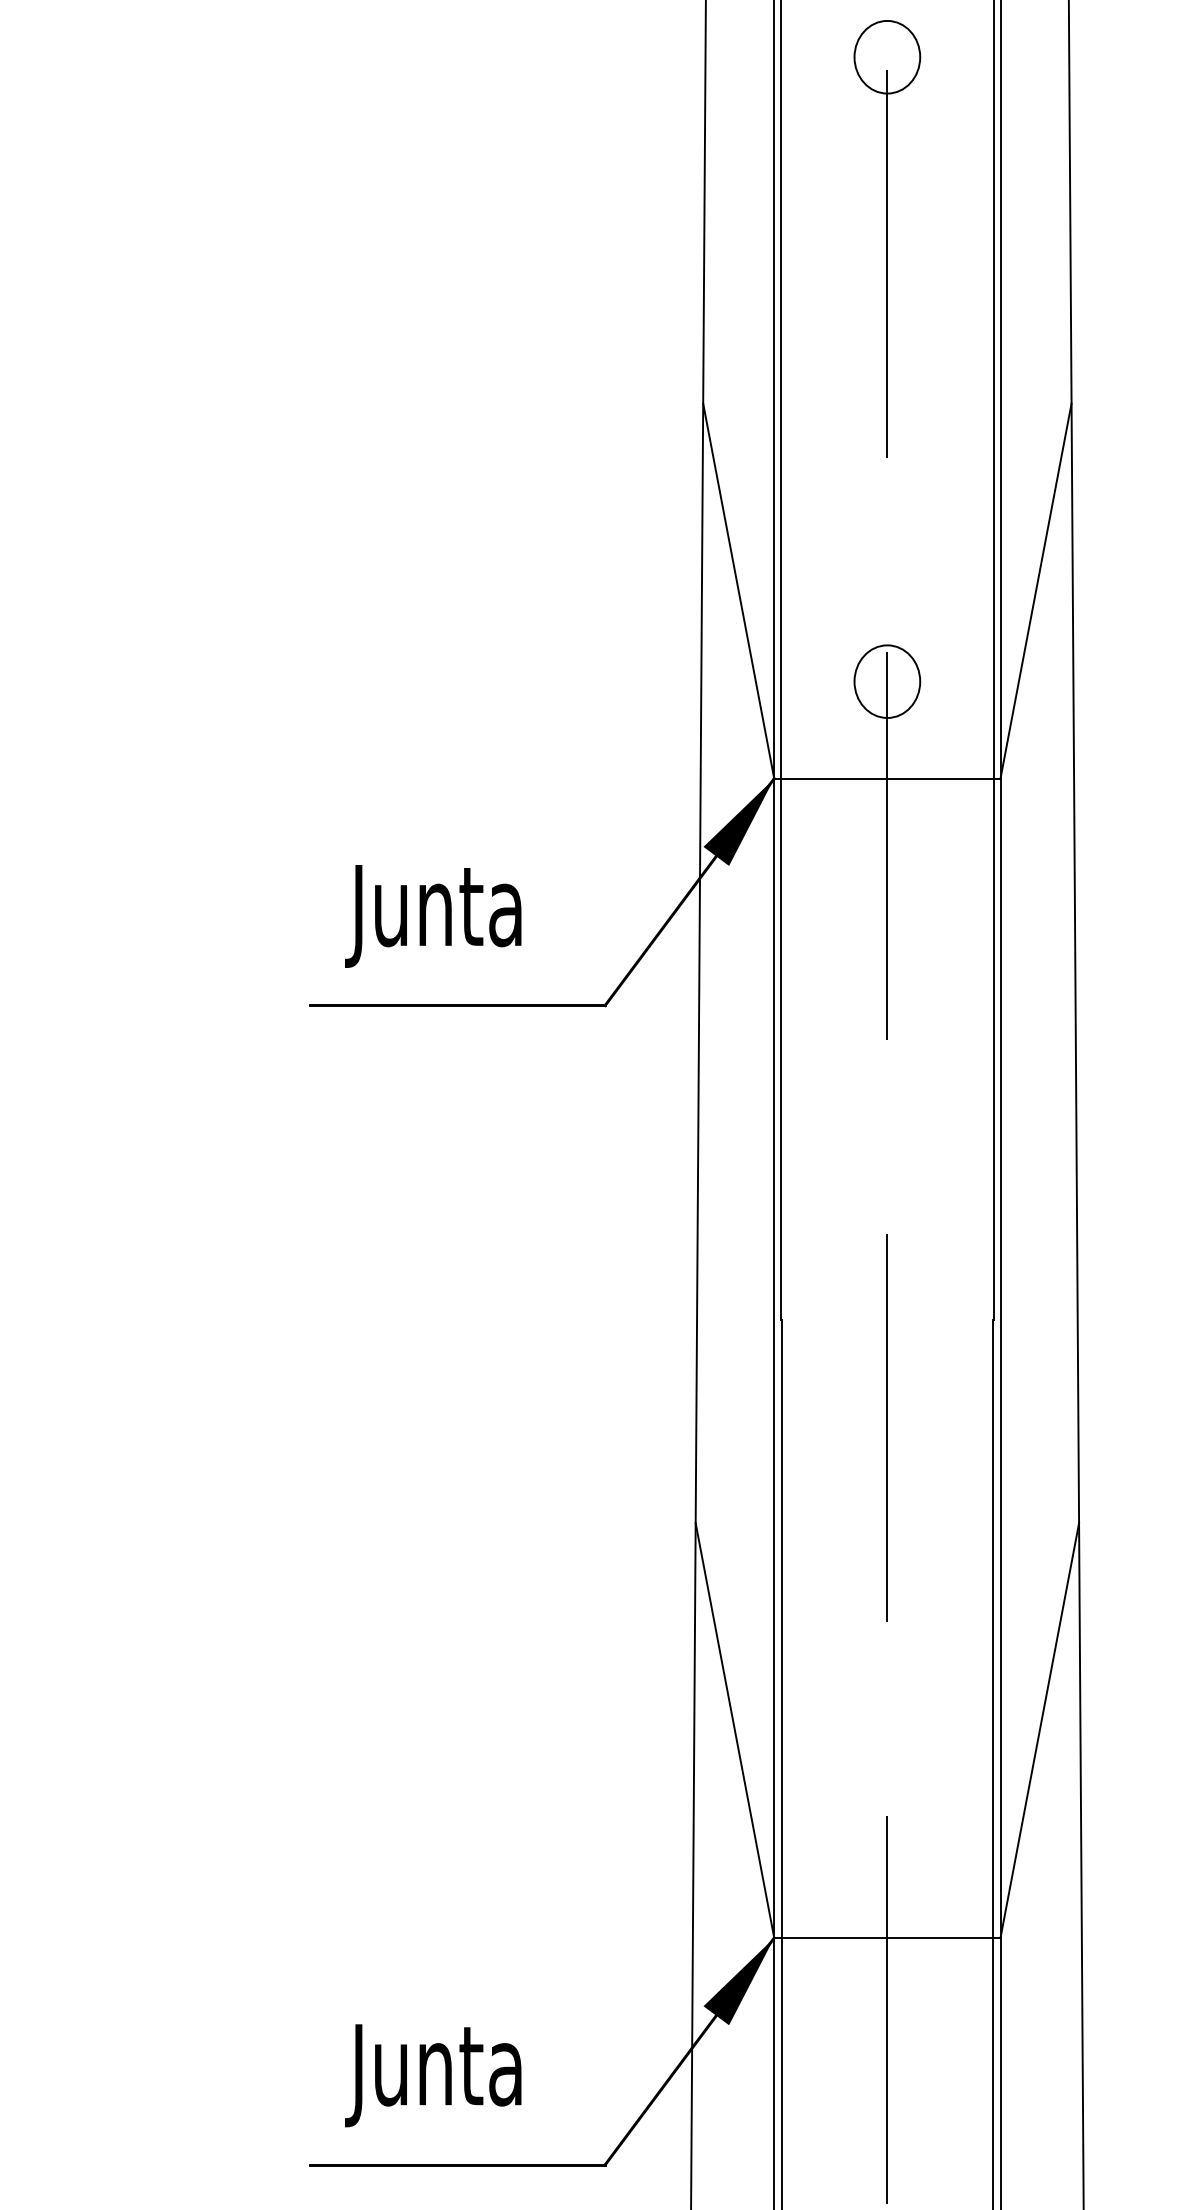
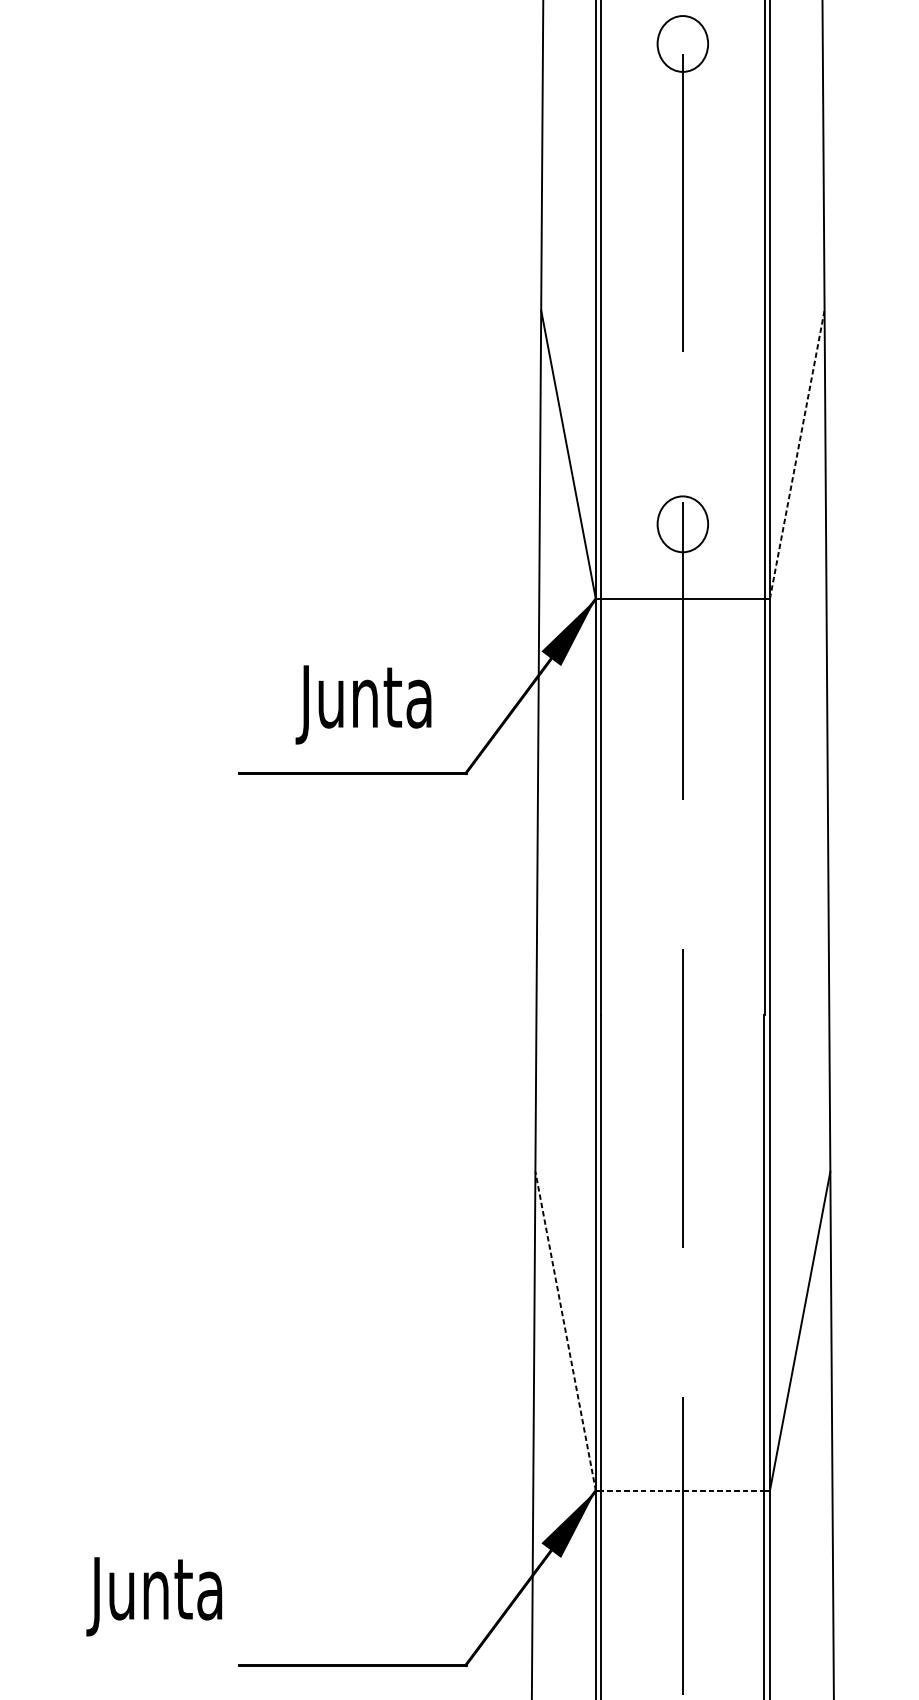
line: (1036, 591) -> (797, 454), solid -> dashed
text: (433, 916) -> (363, 704), moved
line: (734, 1730) -> (565, 1331), solid -> dashed
line: (887, 1937) -> (682, 1490), solid -> dashed
text: (433, 2075) -> (154, 1596), moved

